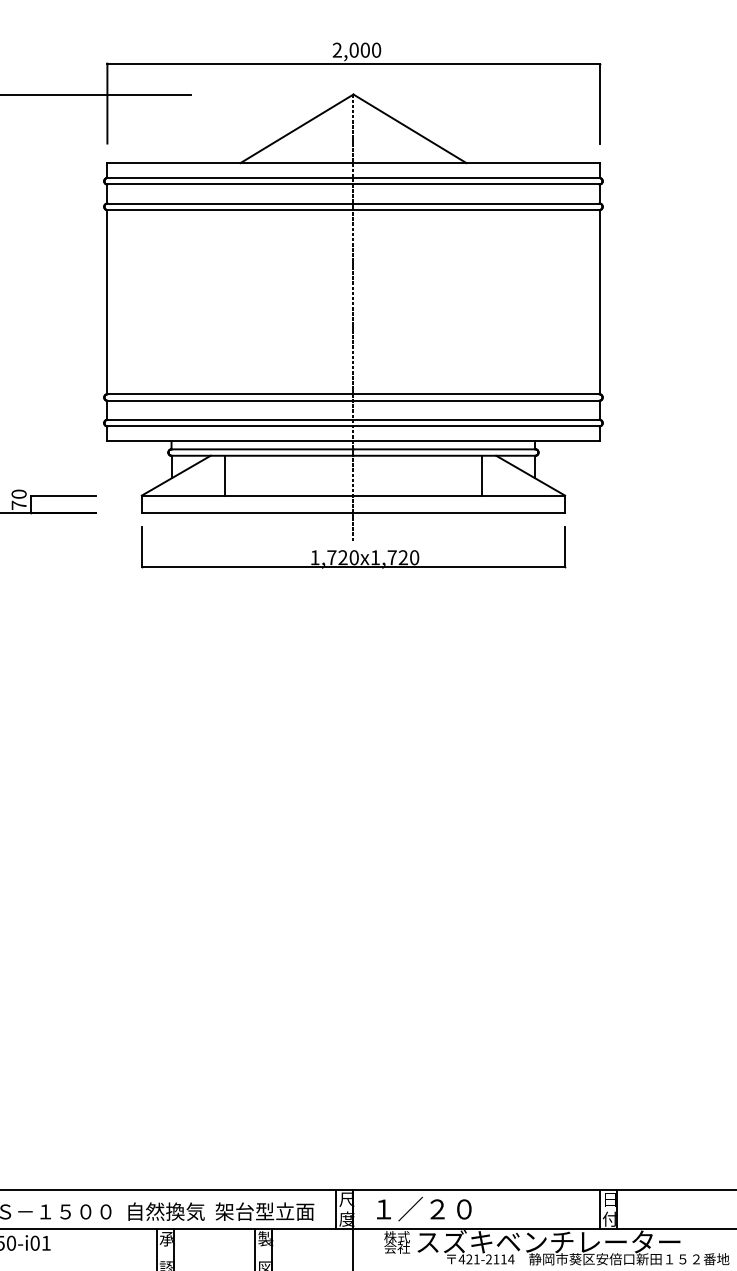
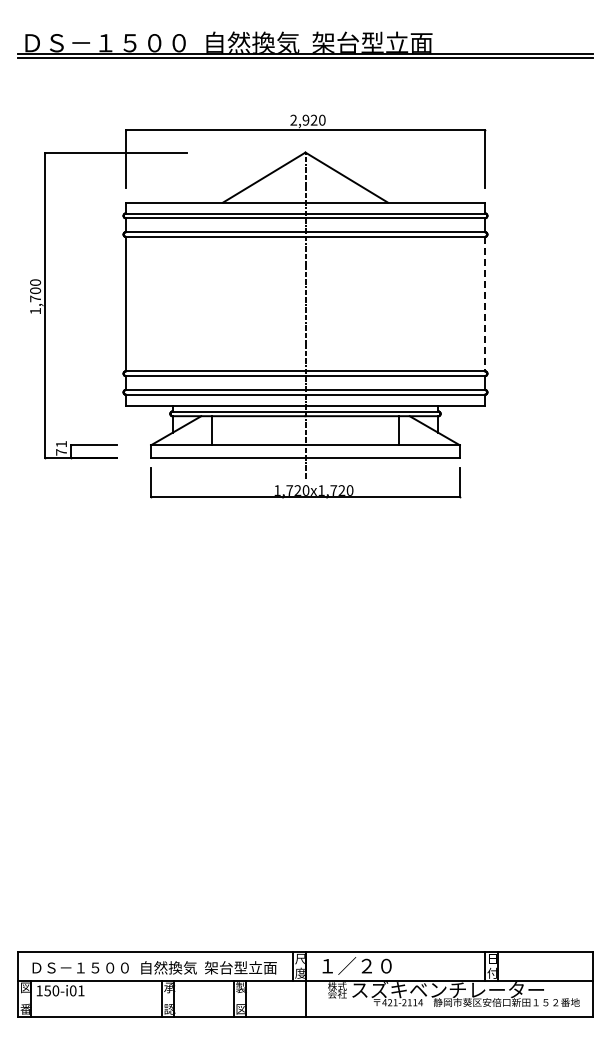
text: (358, 50) -> (309, 120), 2,000 -> 2,920
line: (600, 302) -> (485, 304), solid -> dashed
text: (19, 494) -> (61, 444), 70 -> 71

